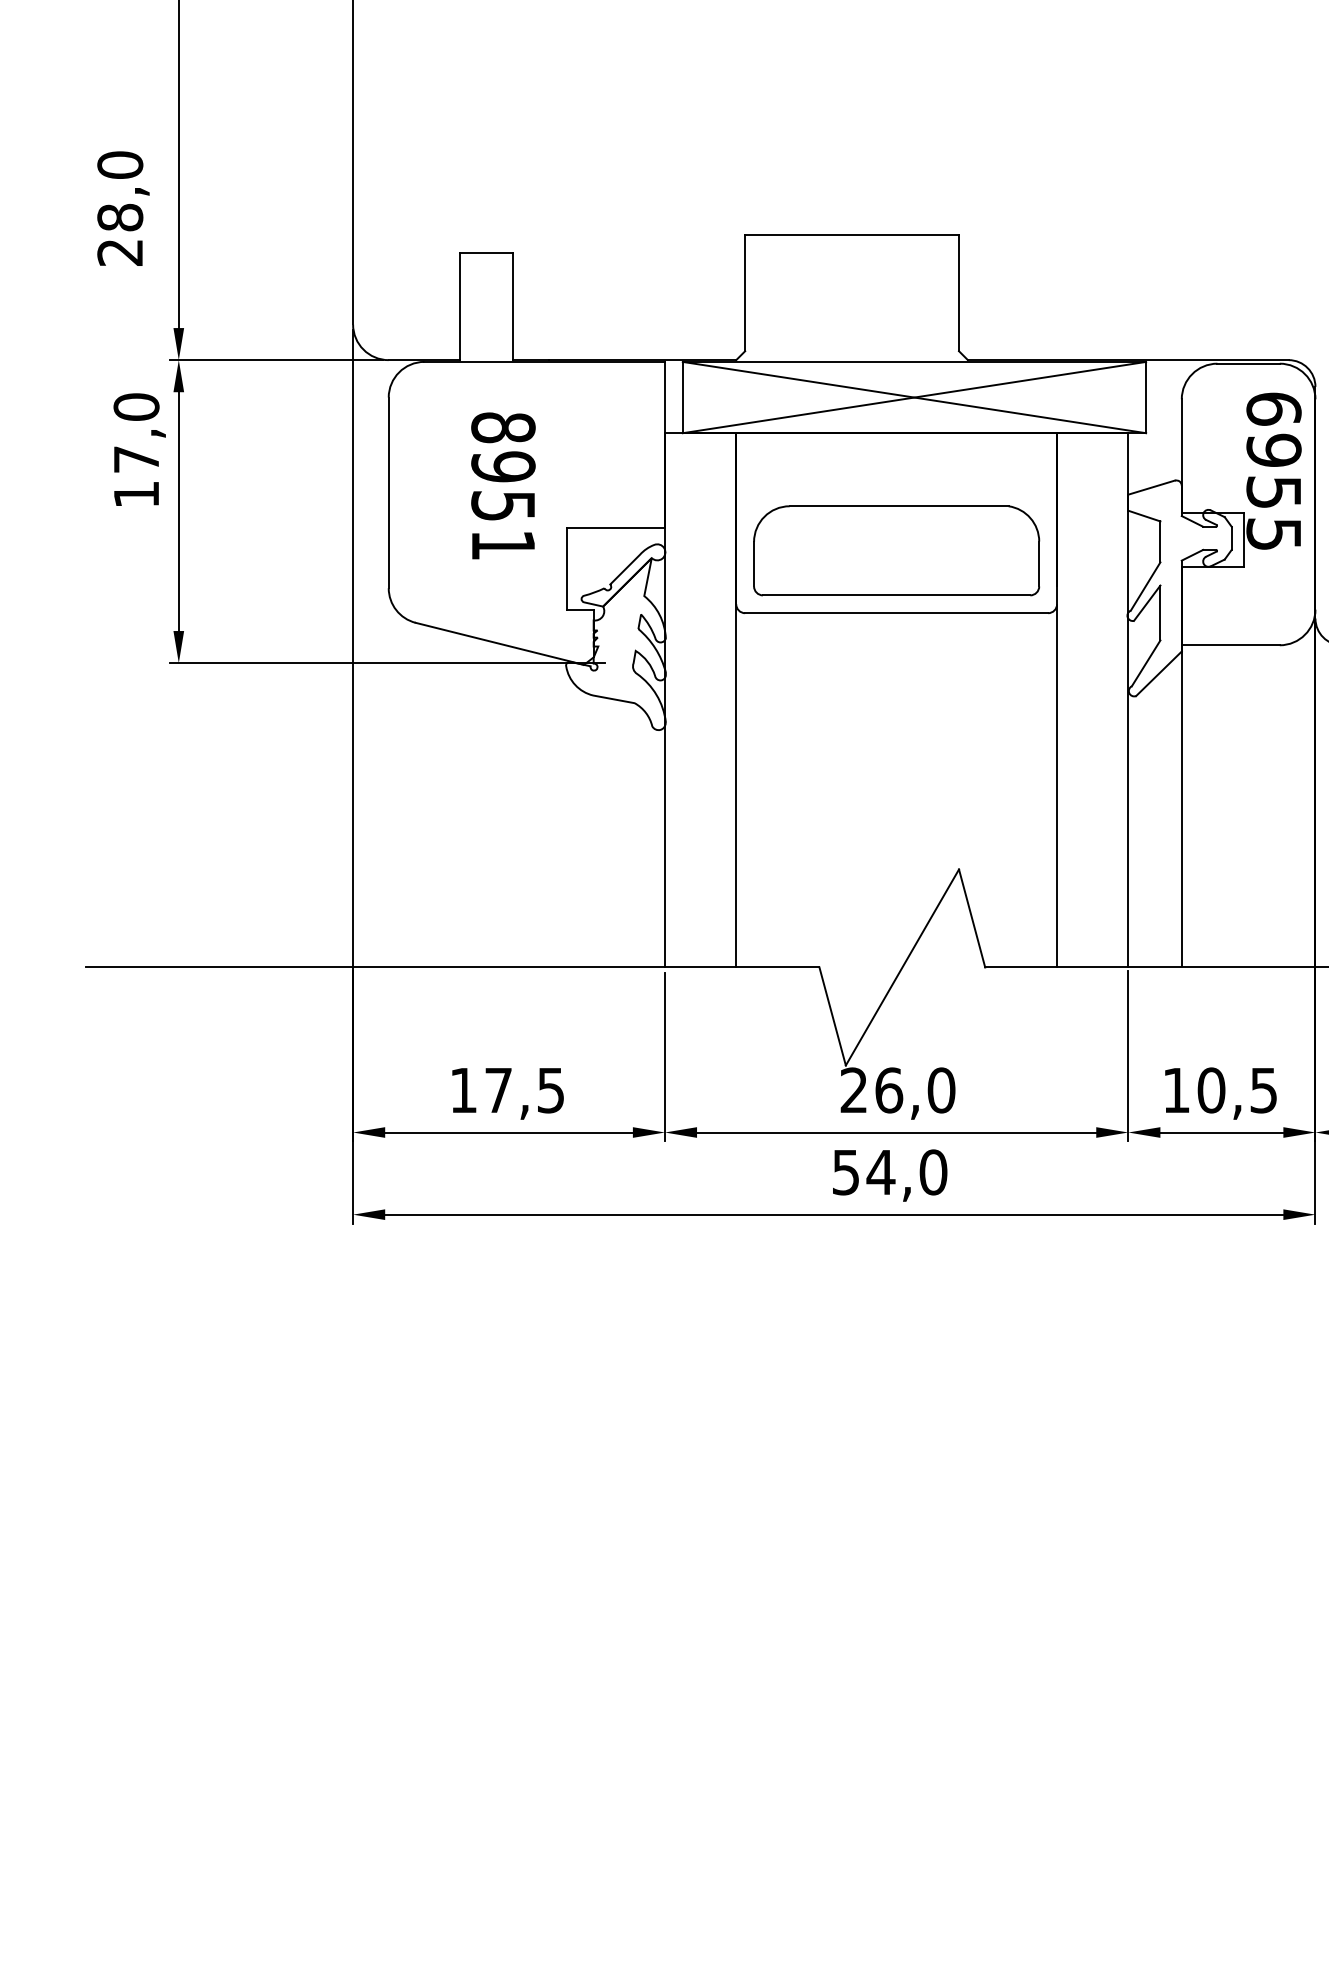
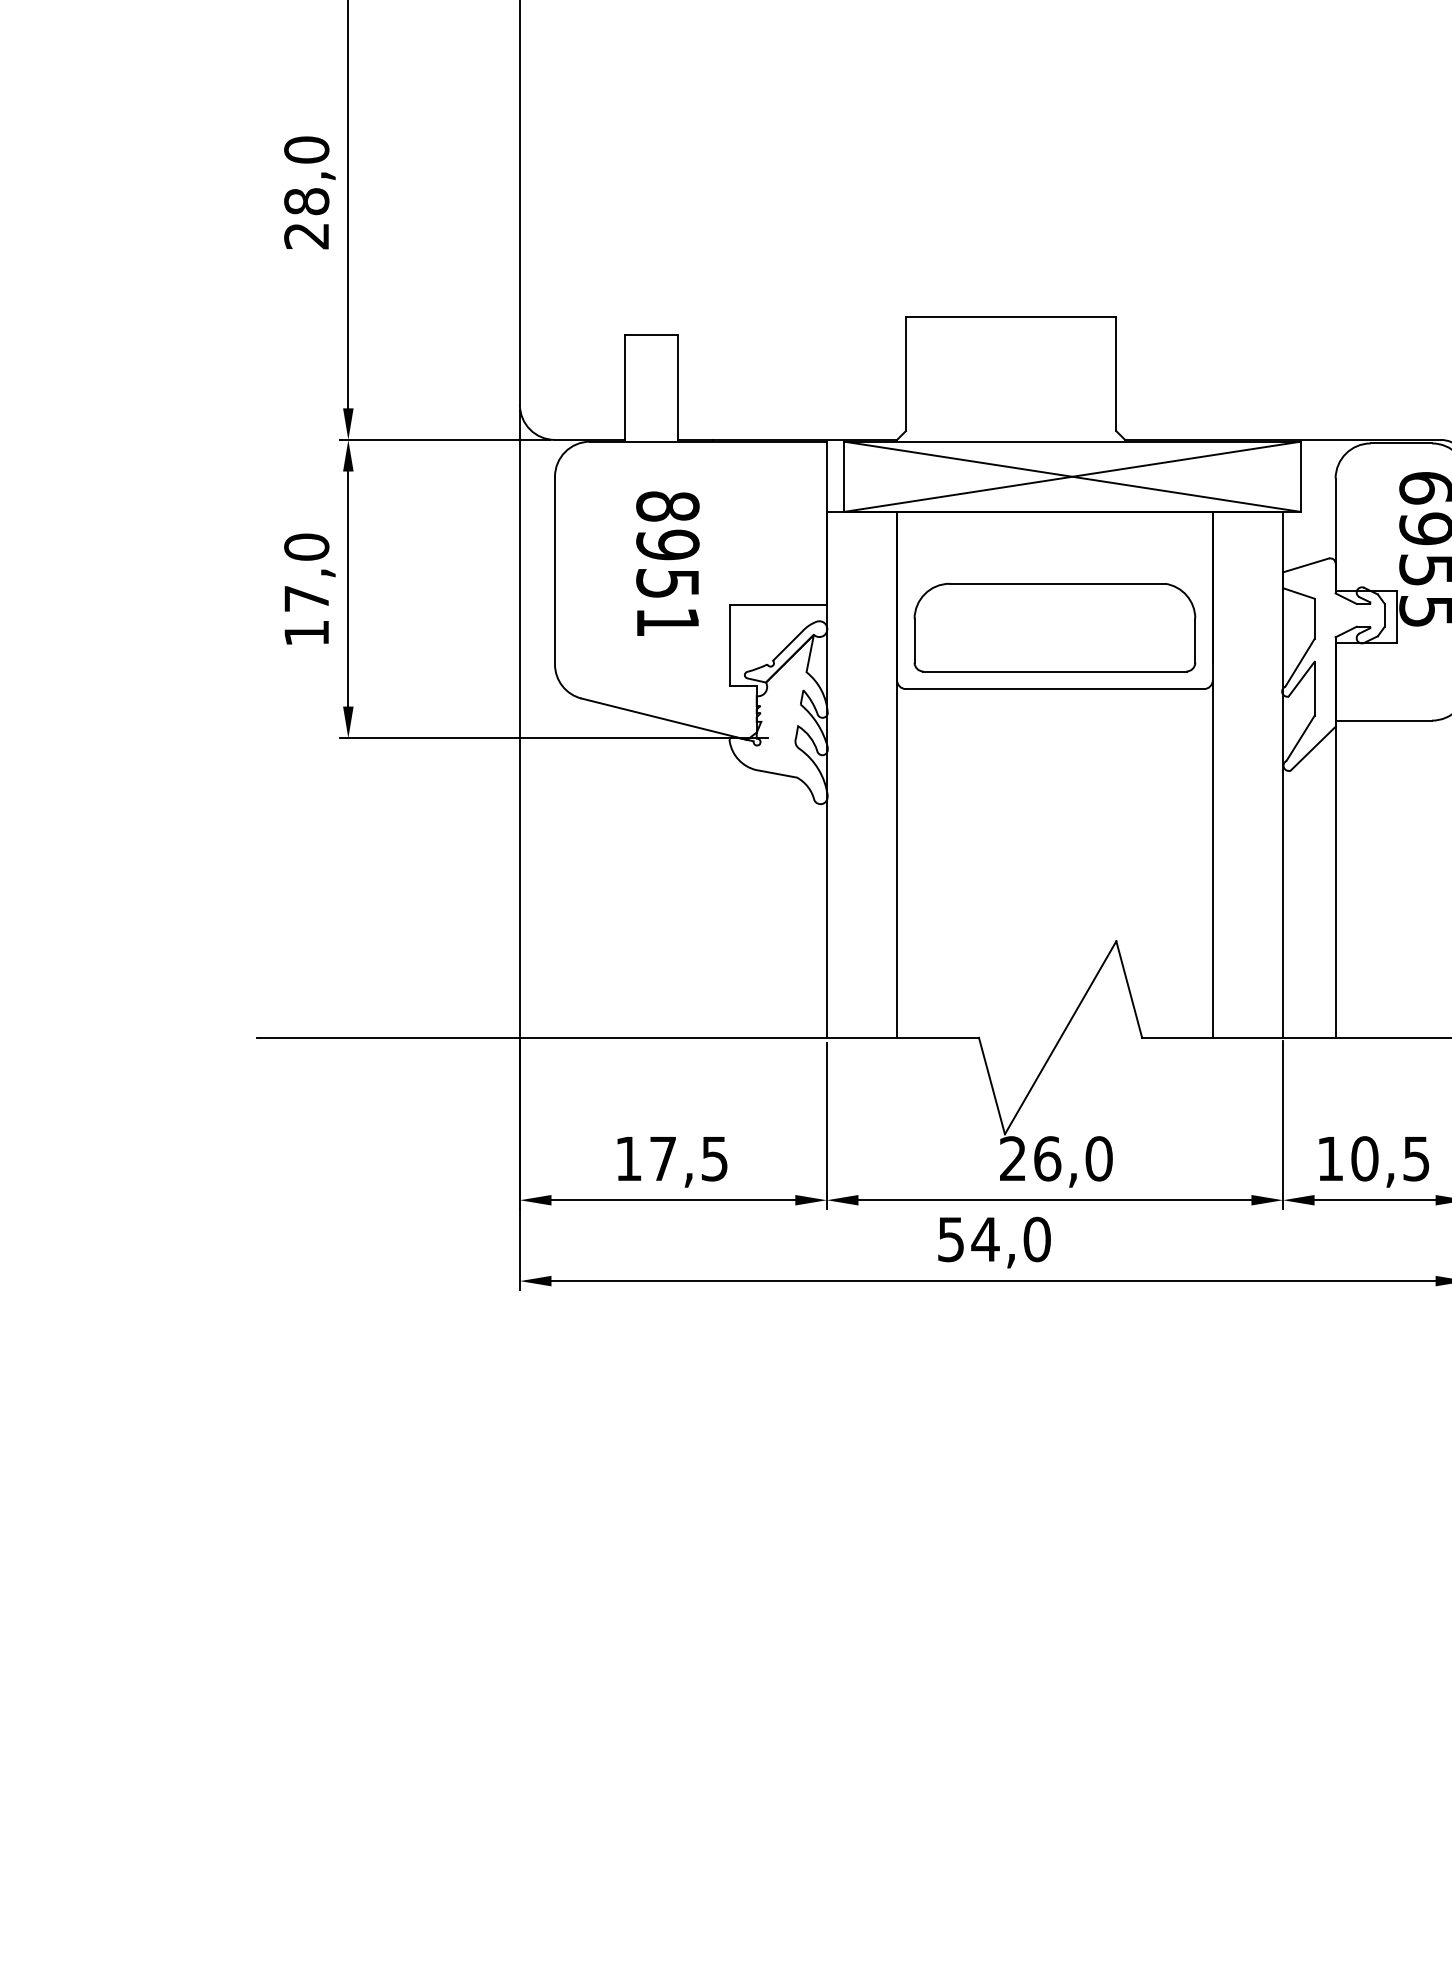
text: (123, 208) -> (309, 192), moved
text: (139, 449) -> (309, 588), moved
text: (890, 1175) -> (994, 1242), moved

